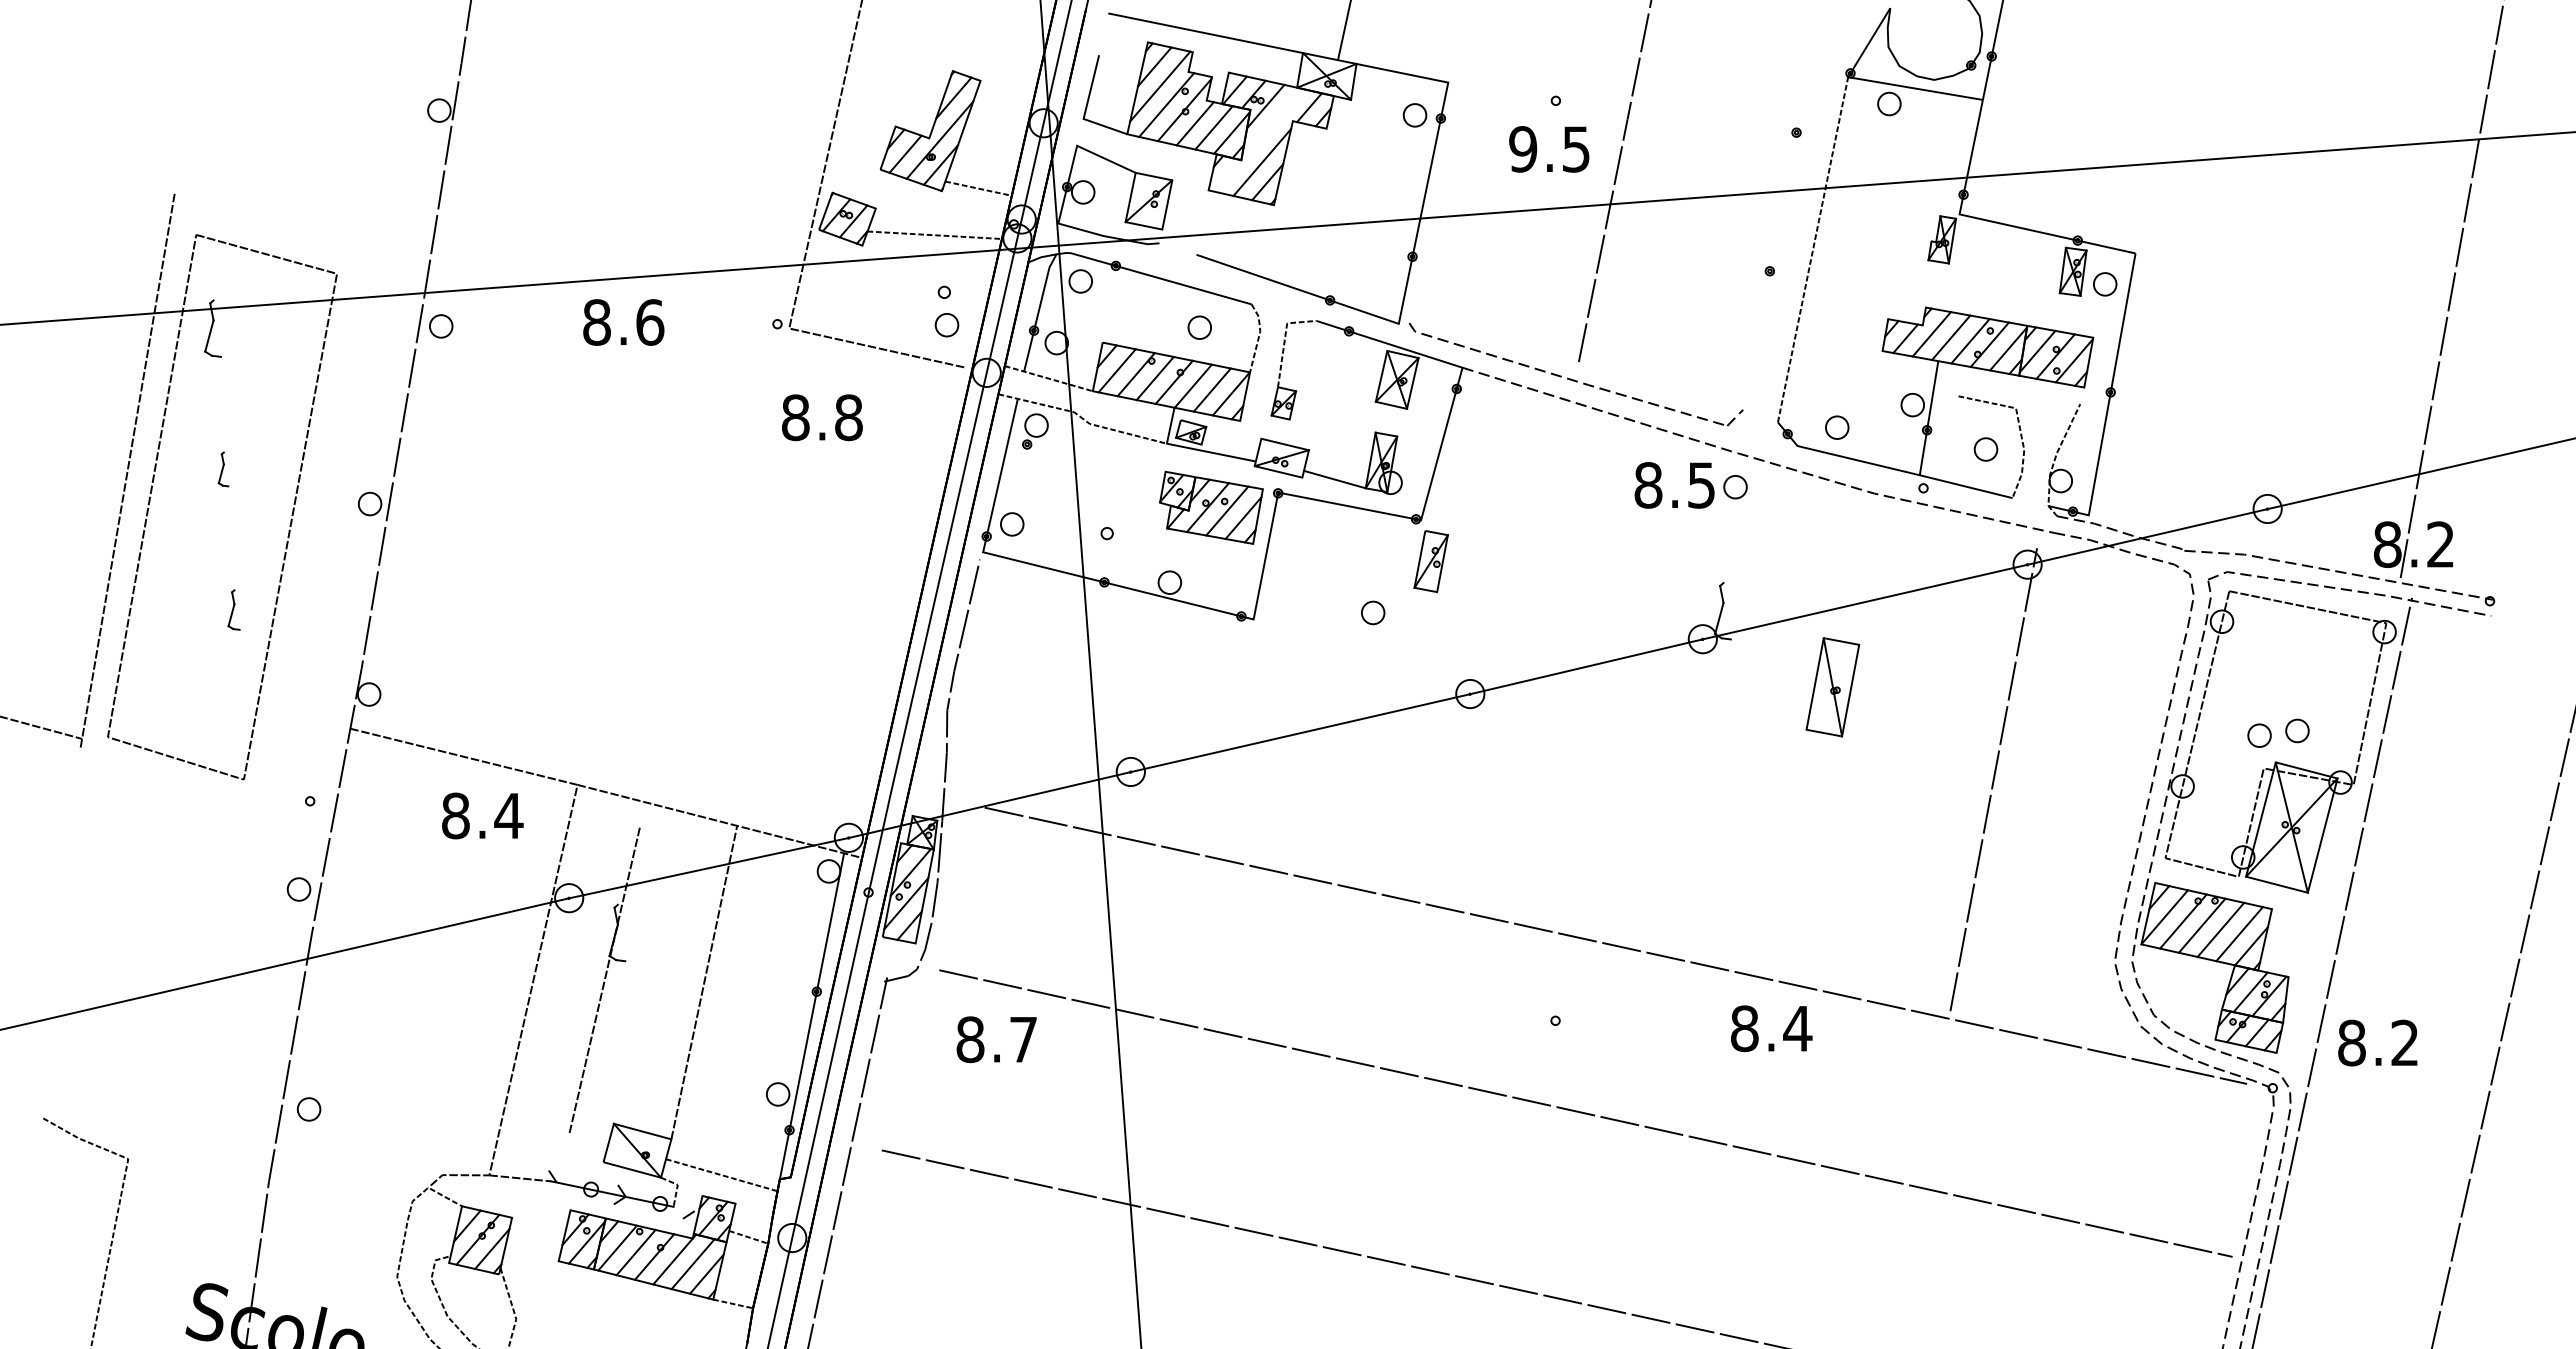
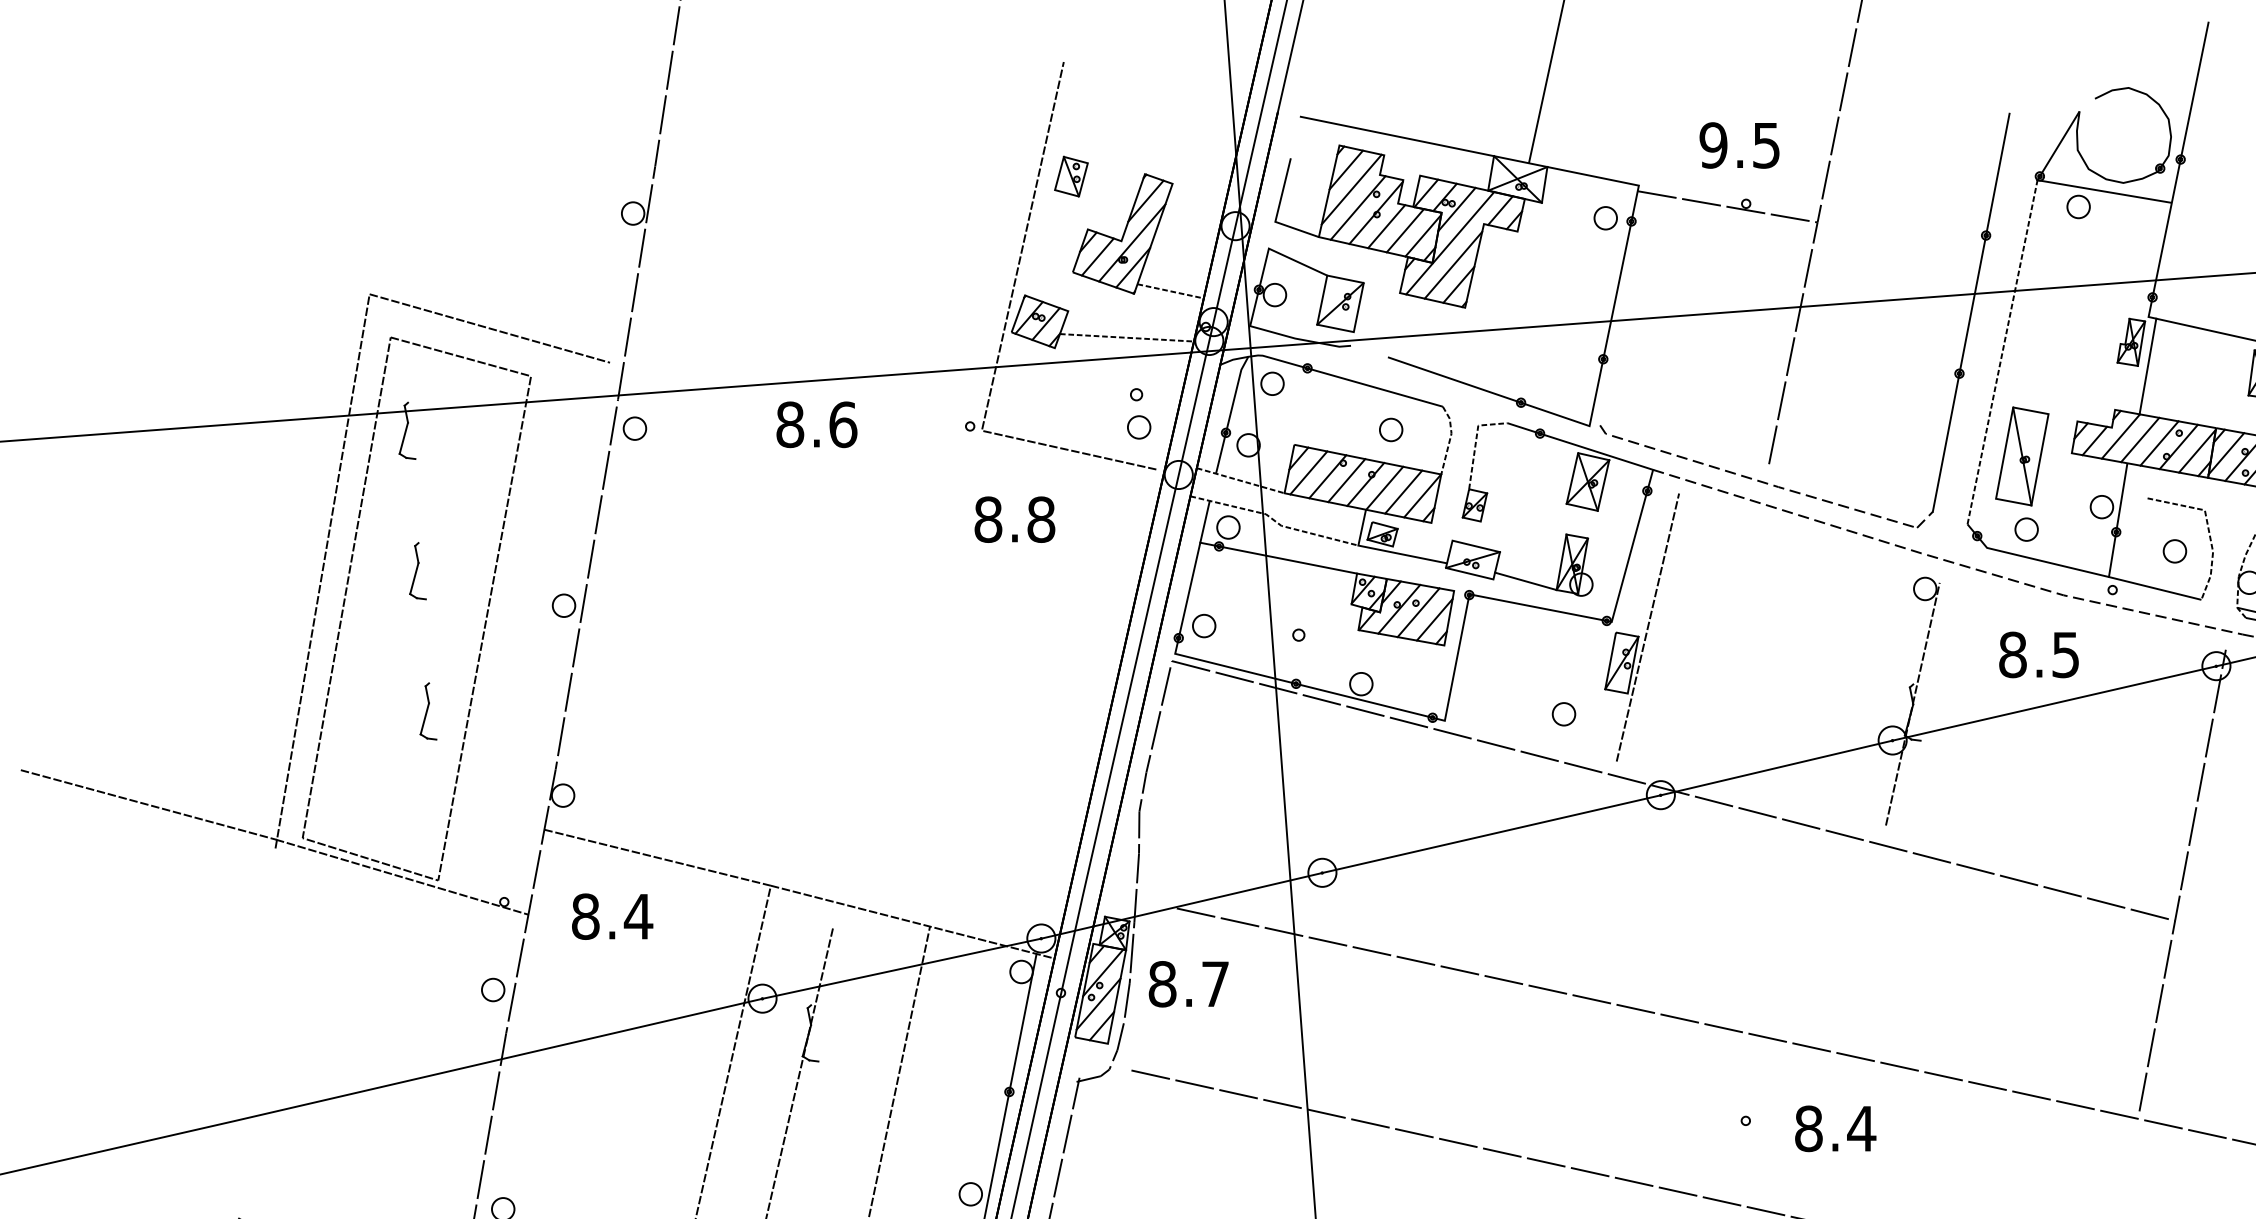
part: (878, 73) -> (1070, 176), added
line: (1537, 103) -> (1727, 206), added
line: (1258, 140) -> (1449, 243), added
text: (1549, 149) -> (1739, 145), moved
line: (1781, 209) -> (1971, 312), added
line: (295, 225) -> (489, 328), added
line: (1958, 264) -> (2147, 366), added
line: (1086, 455) -> (1278, 557), added
part: (223, 469) -> (417, 571), size x1.67
text: (1674, 485) -> (2038, 655), moved
line: (1457, 525) -> (1648, 627), added
line: (1723, 602) -> (1913, 703), added
part: (233, 609) -> (427, 710), size x1.43
part: (1832, 687) -> (2021, 456), moved
line: (1482, 689) -> (1673, 790), added
line: (207, 775) -> (401, 876), added
text: (482, 815) -> (612, 916), moved
text: (1771, 1028) -> (1835, 1128), moved
text: (996, 1039) -> (1188, 984), moved

